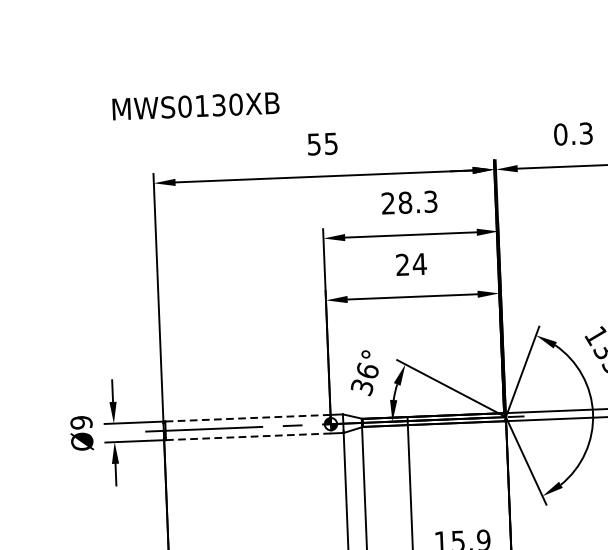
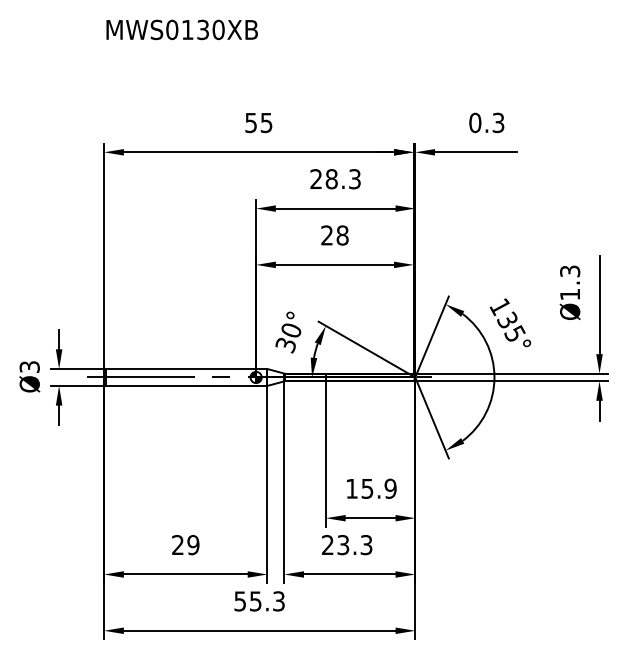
text: (195, 105) -> (181, 29), moved
text: (419, 264) -> (342, 235), 24 -> 28
text: (367, 369) -> (291, 329), 36° -> 30°
line: (247, 418) -> (180, 369), dashed -> solid
text: (81, 423) -> (29, 367), Ø9 -> Ø3
line: (249, 436) -> (181, 385), dashed -> solid

